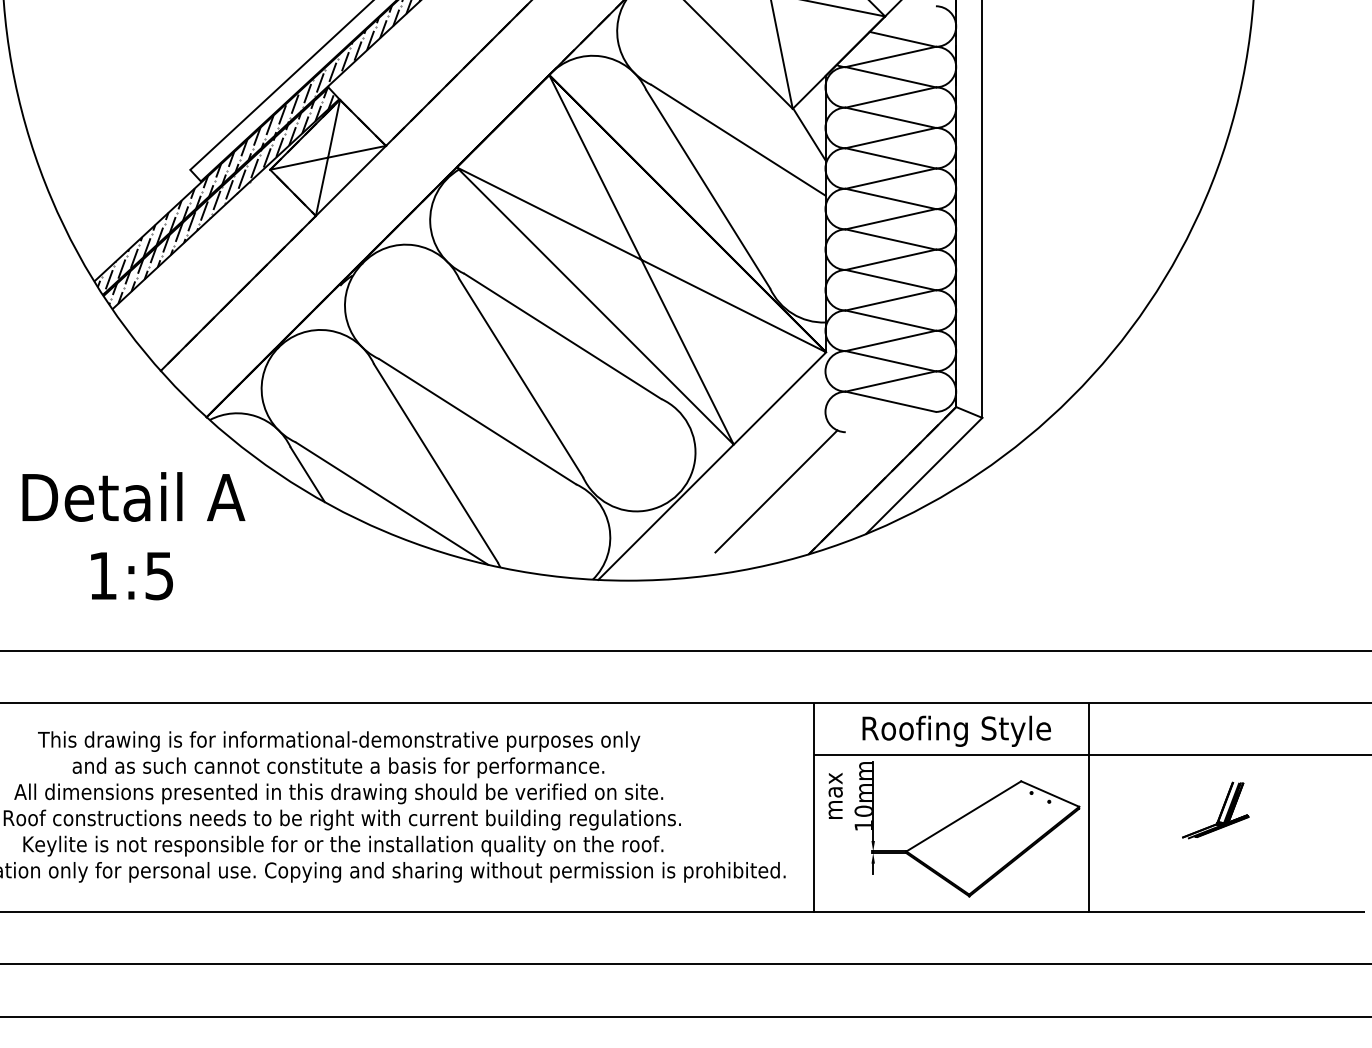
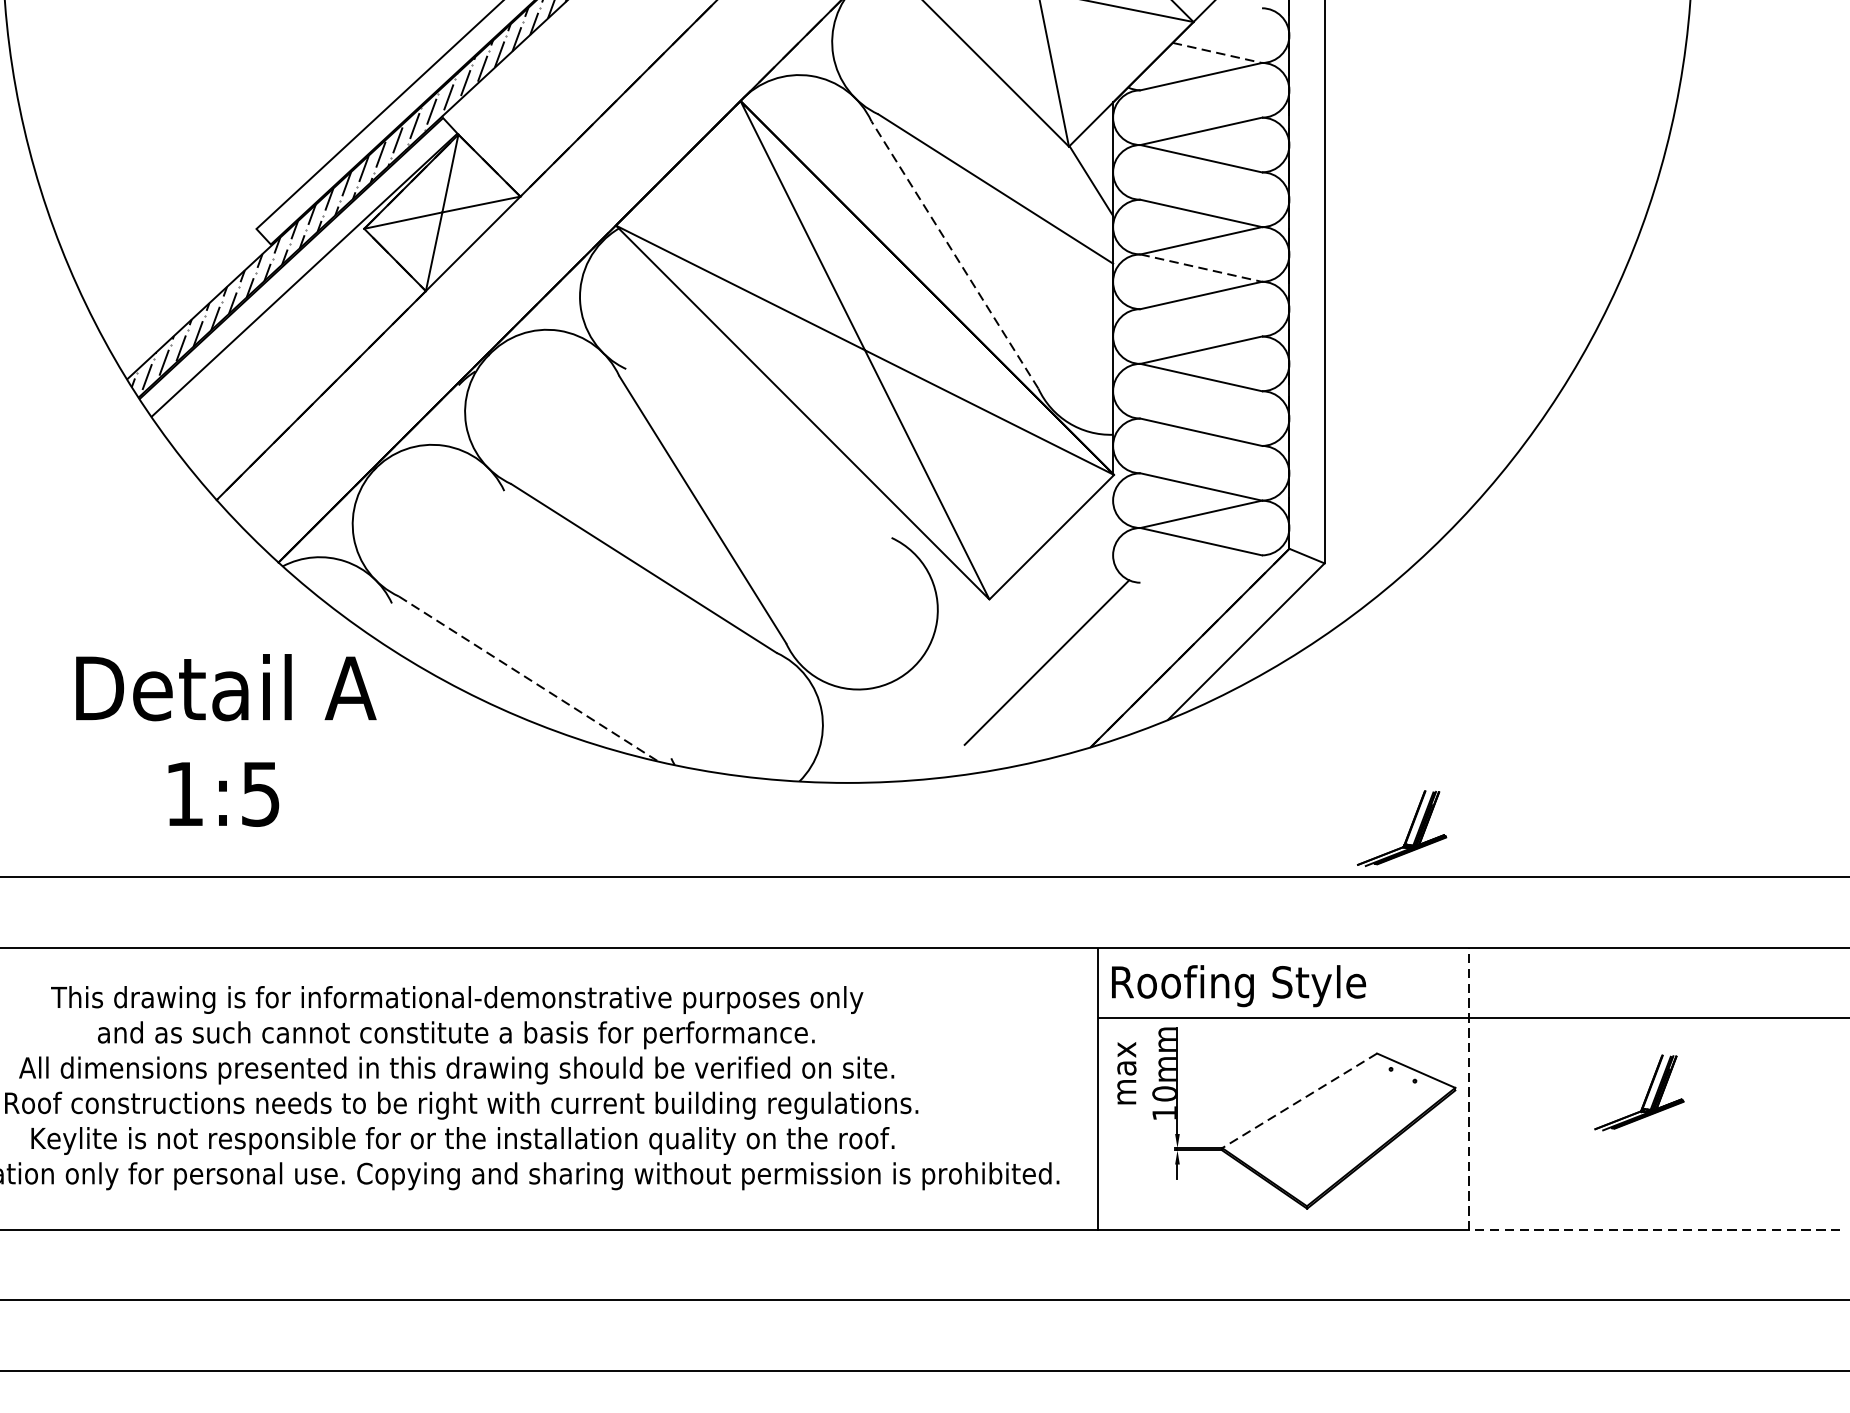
line: (902, 39) -> (1216, 53), solid -> dashed
line: (890, 77) -> (1200, 104), removed
line: (890, 137) -> (1200, 185), removed
line: (708, 189) -> (955, 255), solid -> dashed
hatch: (218, 196) -> (294, 264), removed
line: (891, 199) -> (1202, 268), solid -> dashed
line: (890, 239) -> (1200, 322), removed
line: (890, 300) -> (1200, 405), removed
line: (562, 335) -> (758, 452), removed
line: (890, 340) -> (1200, 459), removed
line: (435, 463) -> (587, 624), removed
line: (307, 474) -> (414, 639), removed
line: (392, 503) -> (529, 678), solid -> dashed
line: (665, 511) -> (897, 689), removed
text: (133, 536) -> (225, 740), moved
part: (1039, 614) -> (1401, 828), added
text: (956, 730) -> (1238, 984), moved
line: (963, 816) -> (1299, 1100), solid -> dashed
line: (1121, 912) -> (1512, 1230), solid -> dashed

